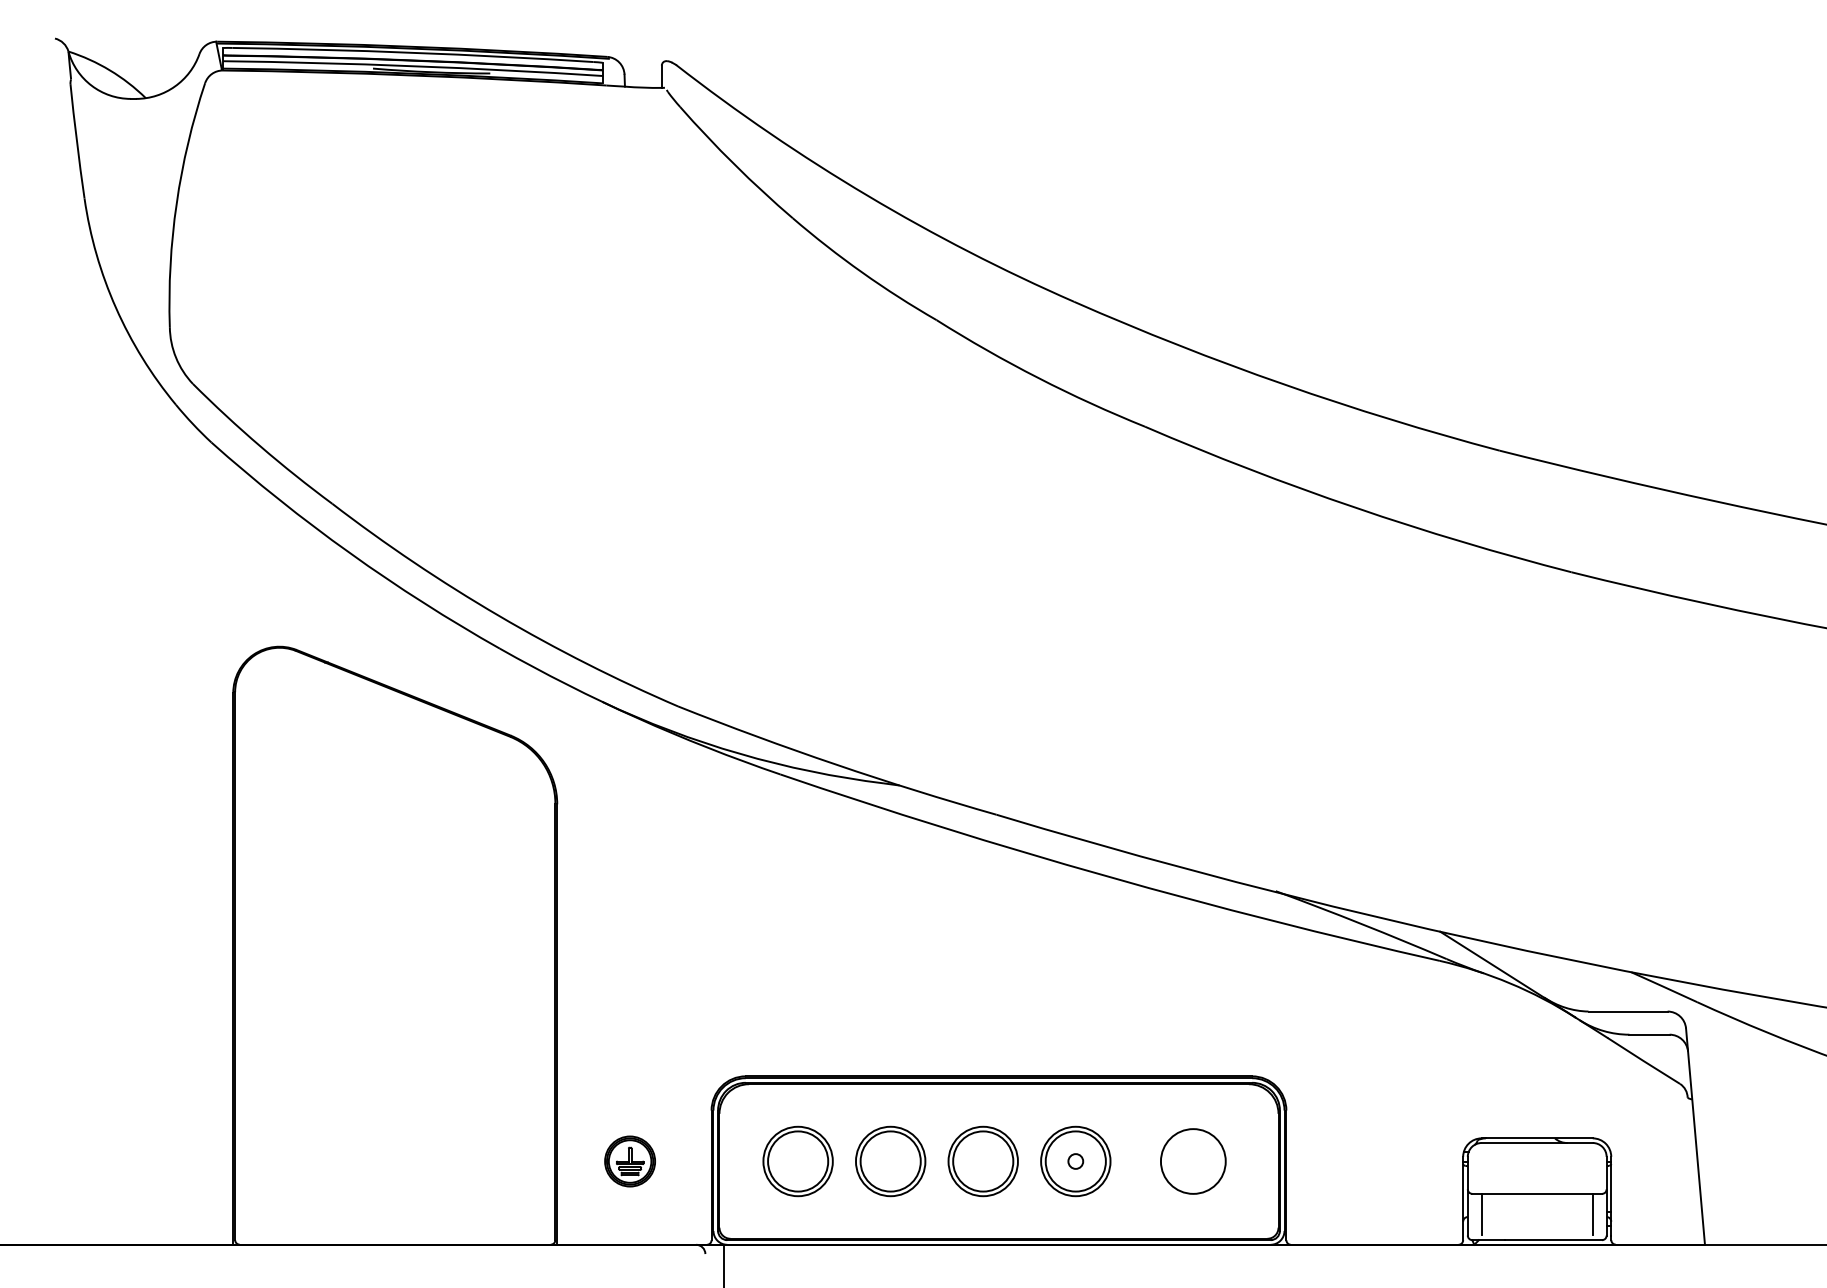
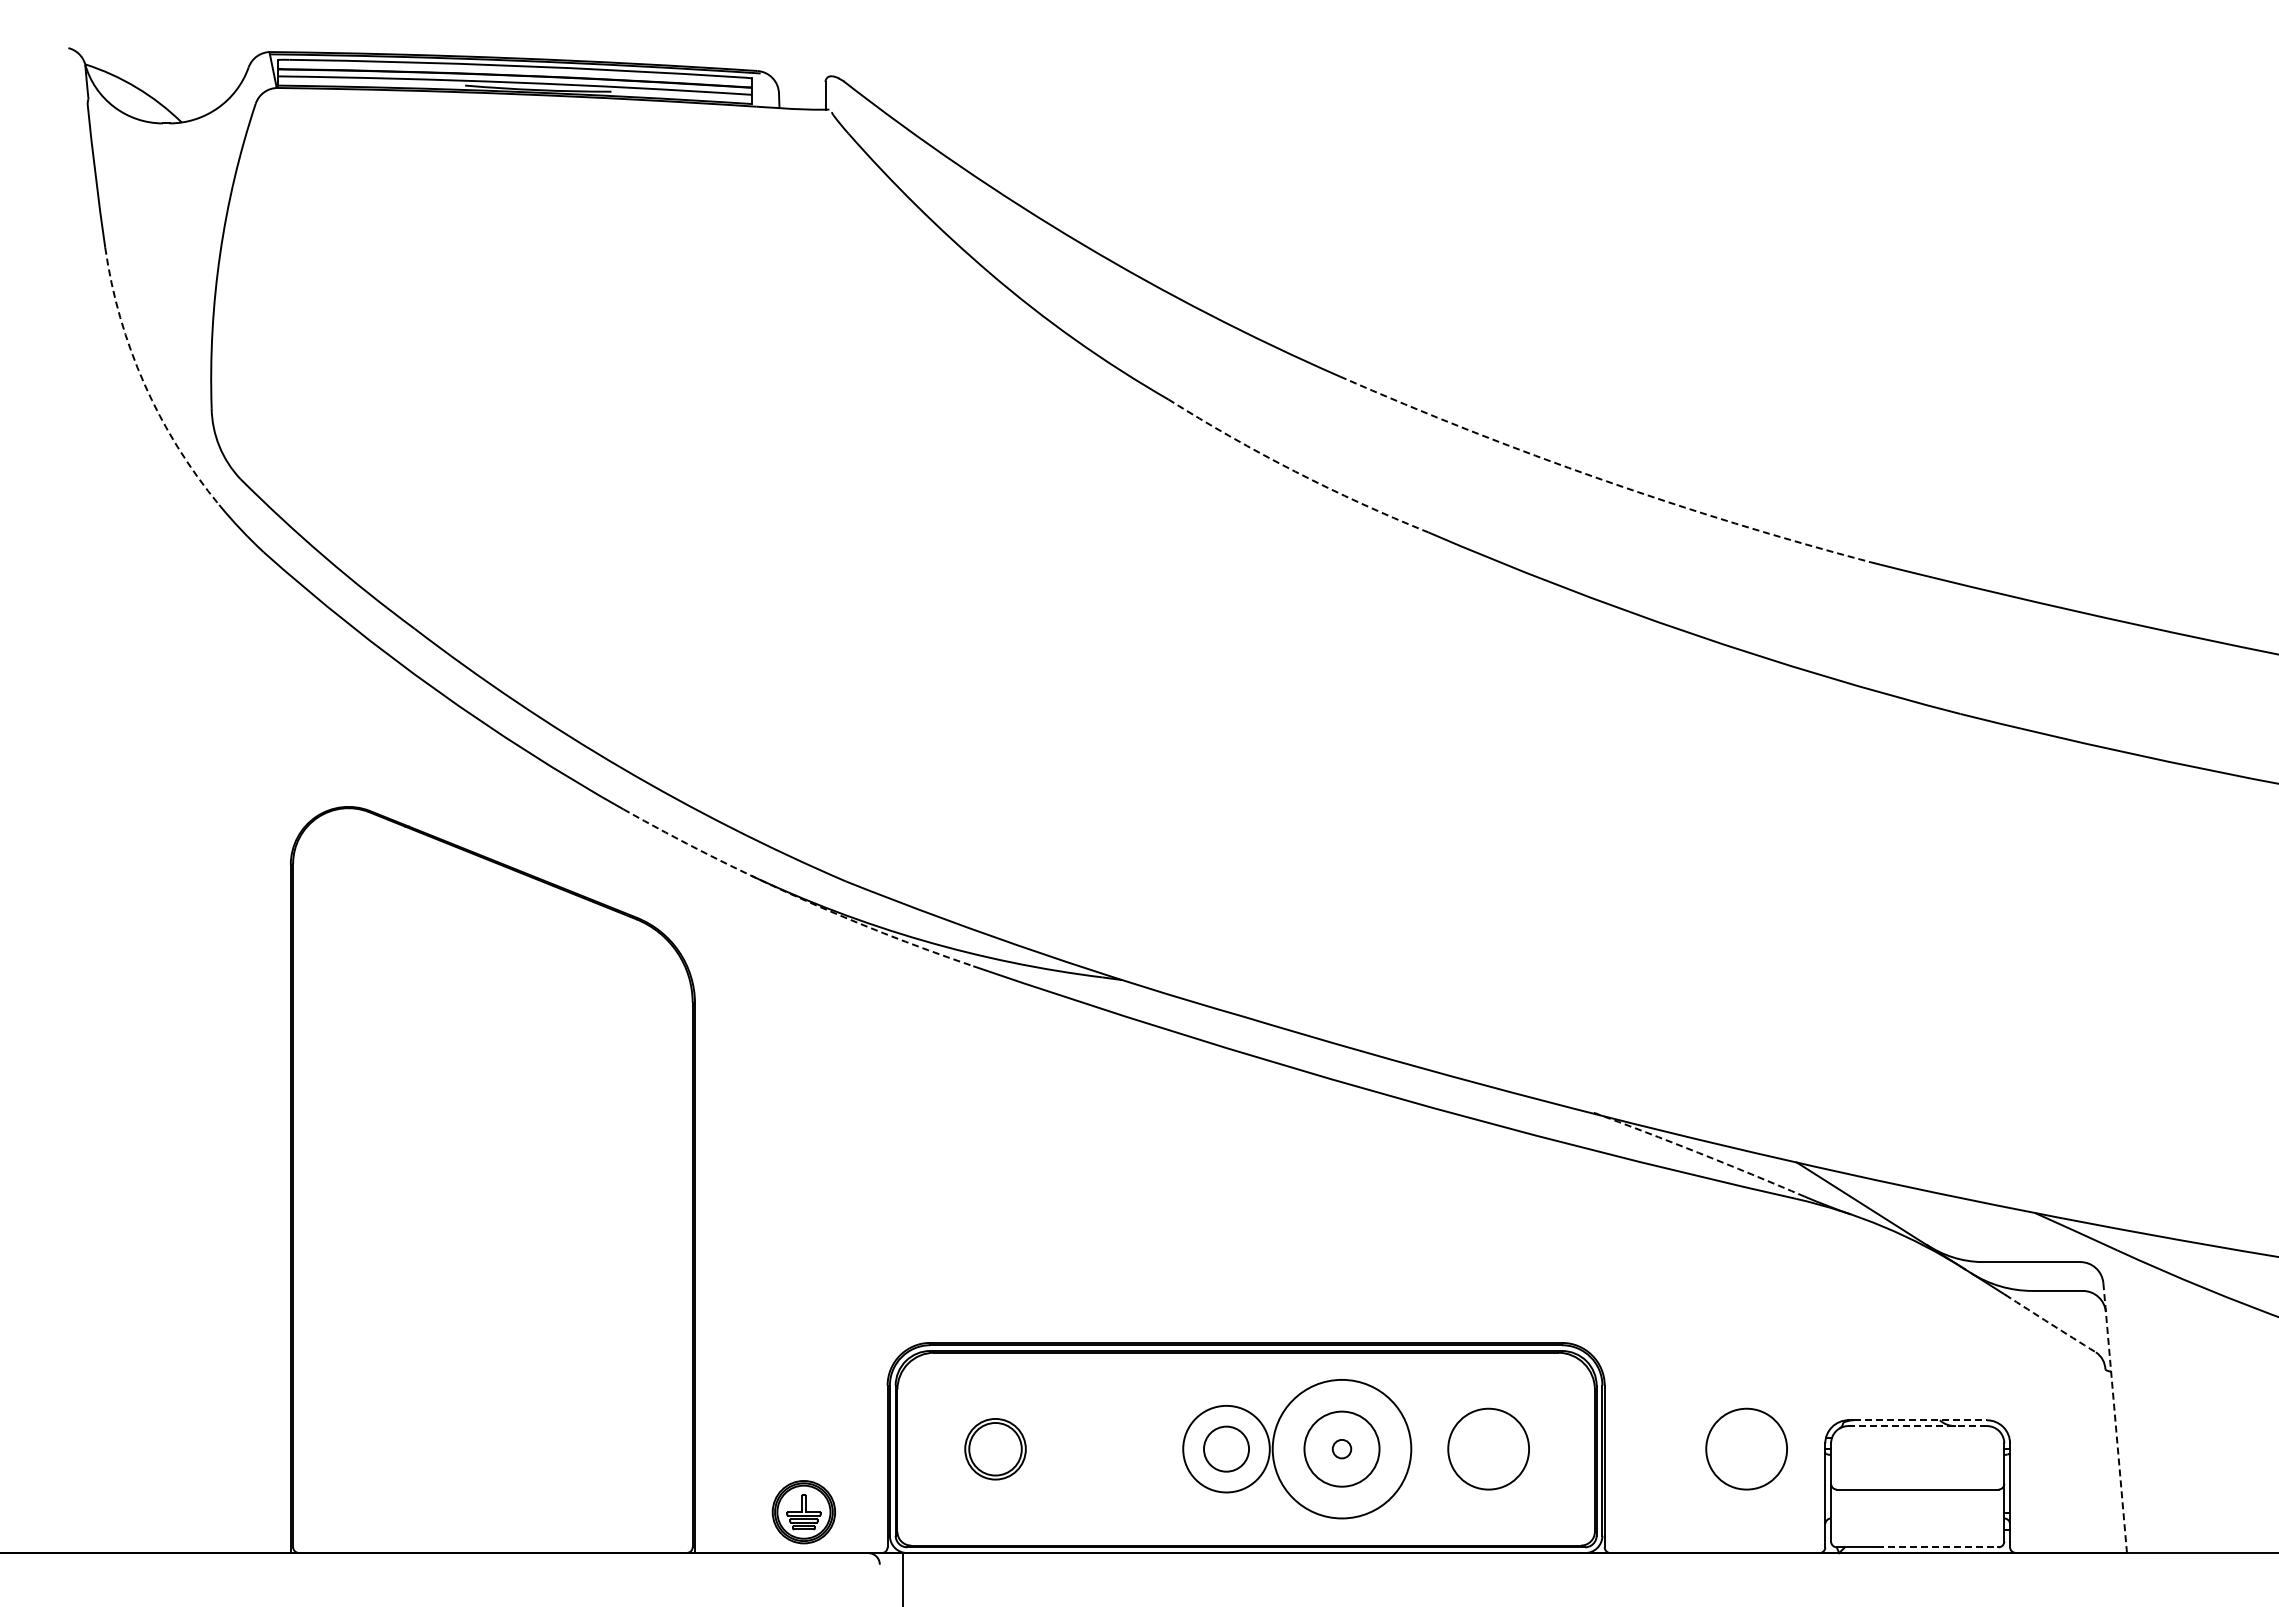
arc: (116, 308) -> (144, 384), solid -> dashed
arc: (1038, 377) -> (1295, 471), solid -> dashed
arc: (1283, 384) -> (1601, 479), solid -> dashed
arc: (636, 717) -> (794, 895), solid -> dashed
arc: (1361, 923) -> (1698, 1152), solid -> dashed
arc: (1643, 1060) -> (2050, 1323), solid -> dashed
line: (1695, 1136) -> (2115, 1417), solid -> dashed
line: (1539, 1138) -> (1920, 1420), solid -> dashed
line: (1537, 1143) -> (1918, 1426), solid -> dashed
circle: (983, 1160) -> (1226, 1448), size x0.6
circle: (1075, 1160) -> (1341, 1448), size x1.6
circle: (1400, 1160) -> (1746, 1448), added
part: (629, 1161) -> (803, 1512), moved
part: (798, 1161) -> (995, 1449), size x0.7
part: (890, 1161) -> (1110, 1449), removed
line: (1481, 1213) -> (1848, 1514), removed
line: (1592, 1213) -> (1986, 1514), removed
line: (1553, 1240) -> (1937, 1547), solid -> dashed

